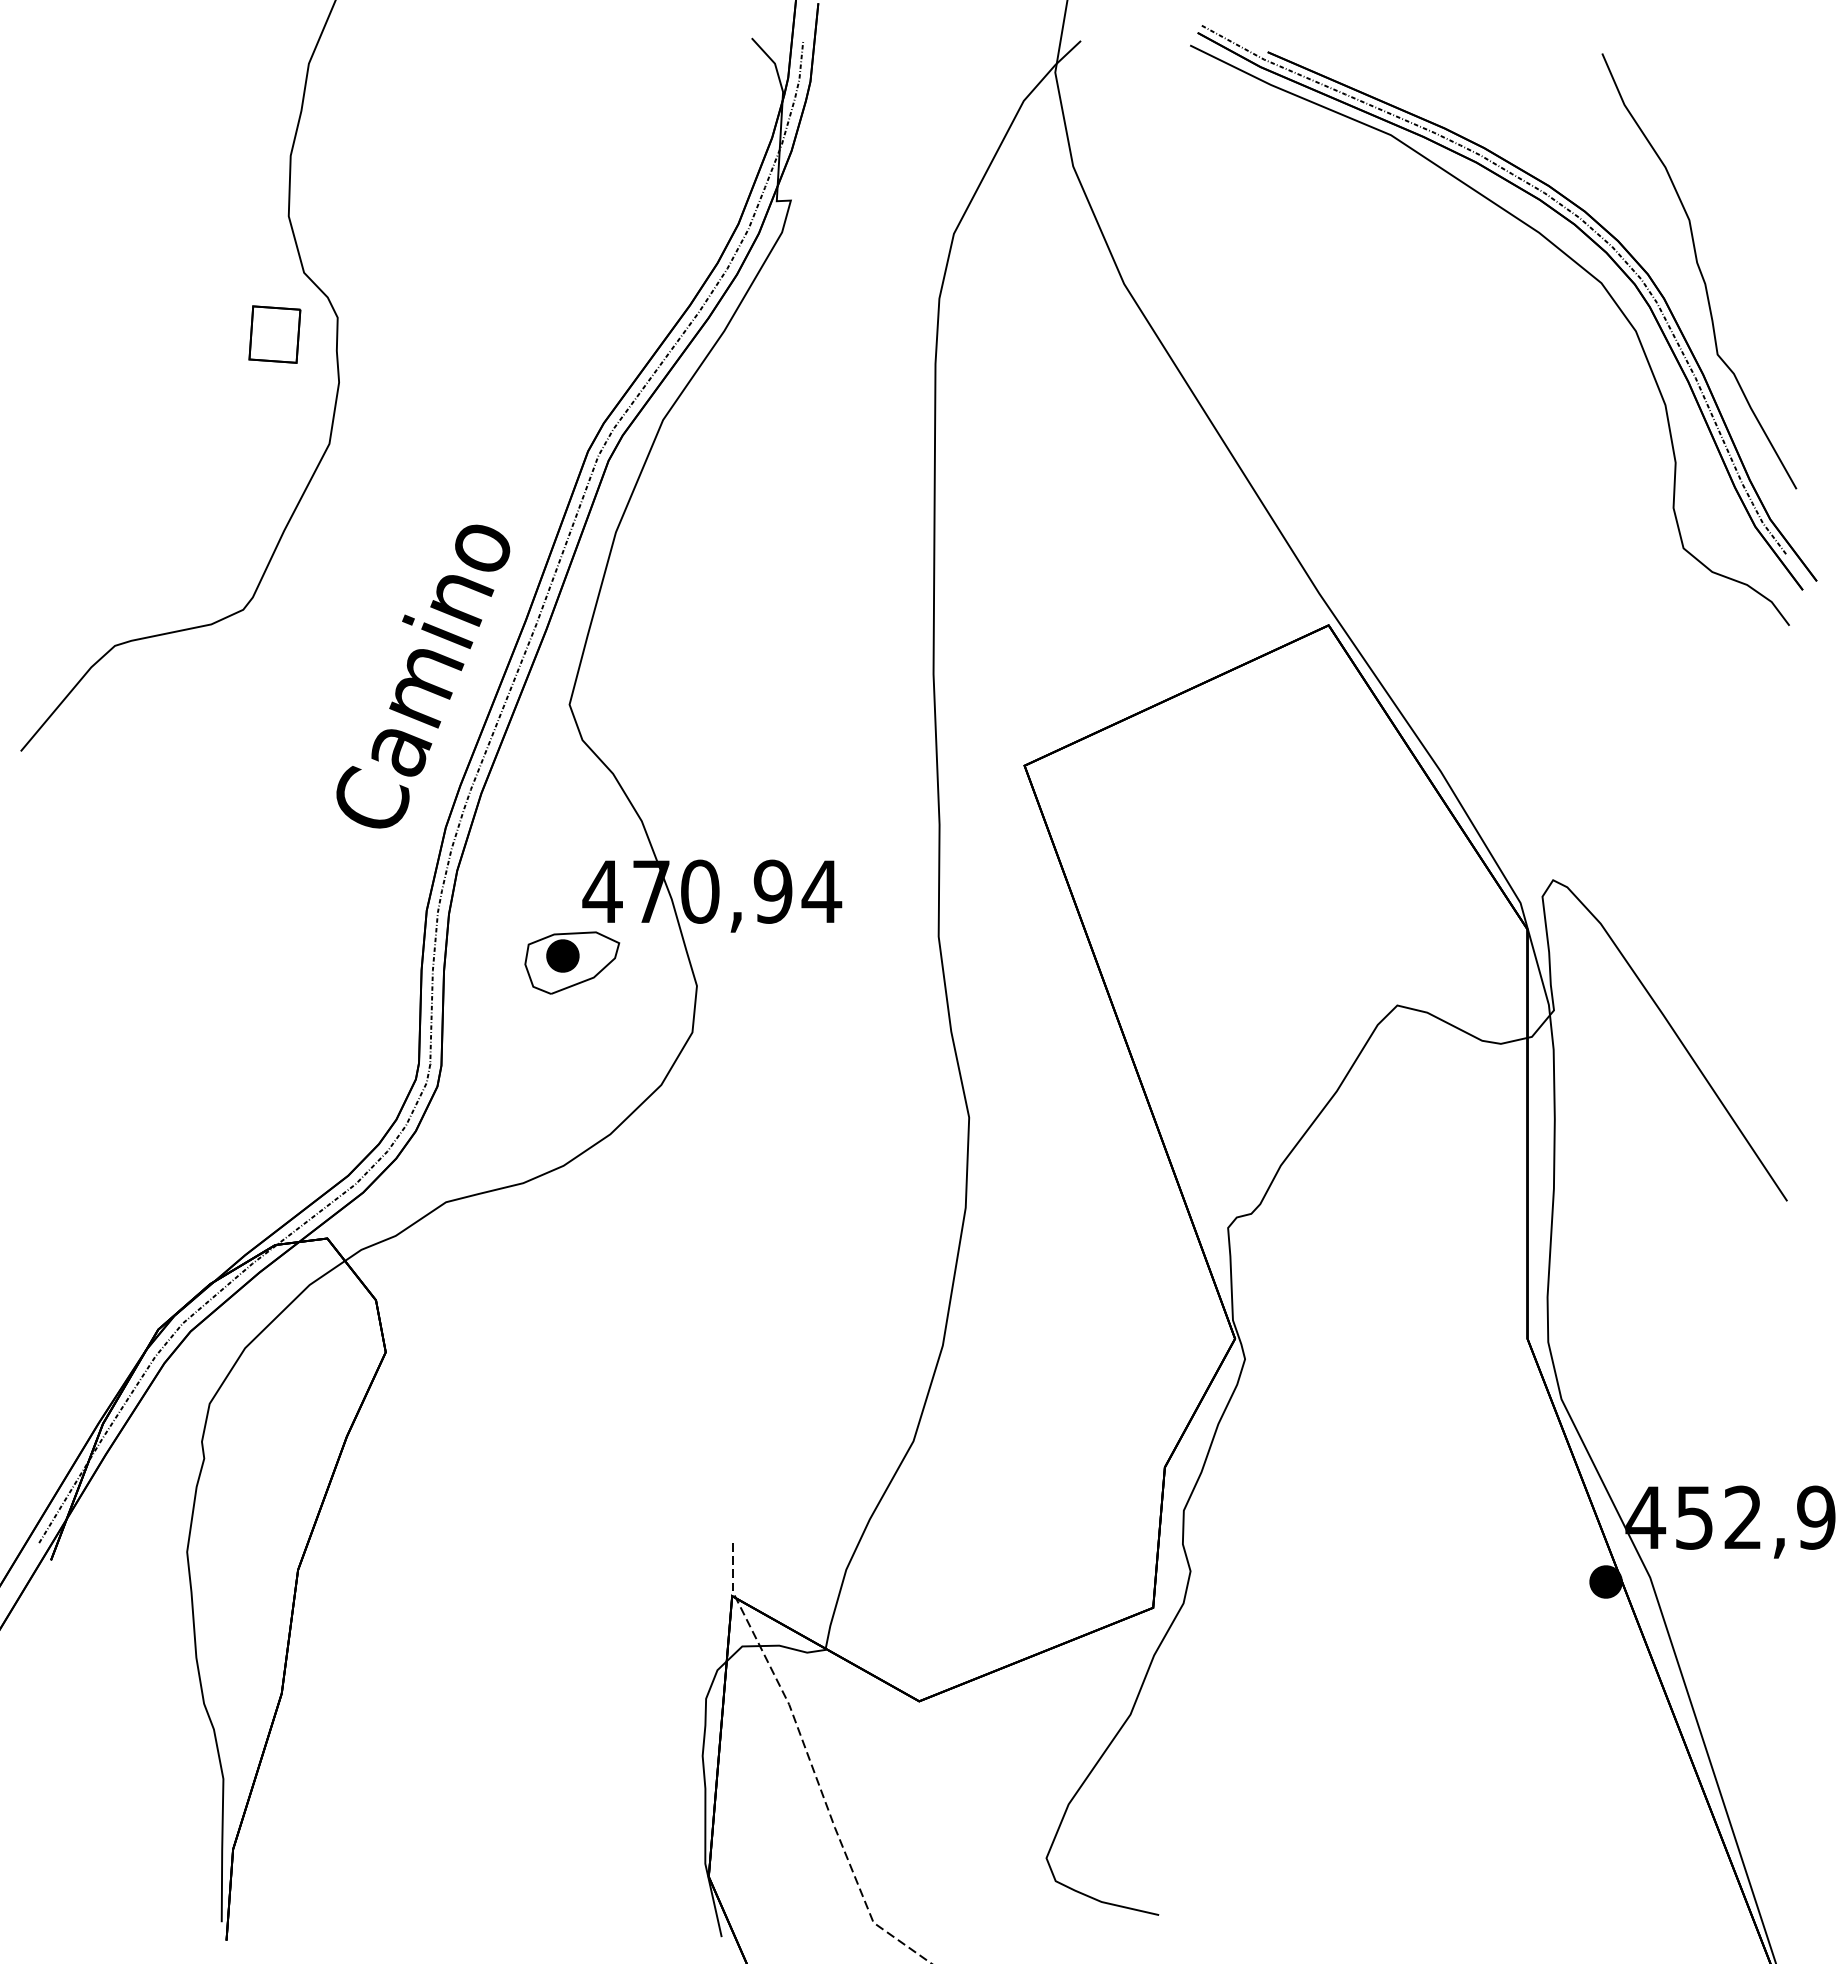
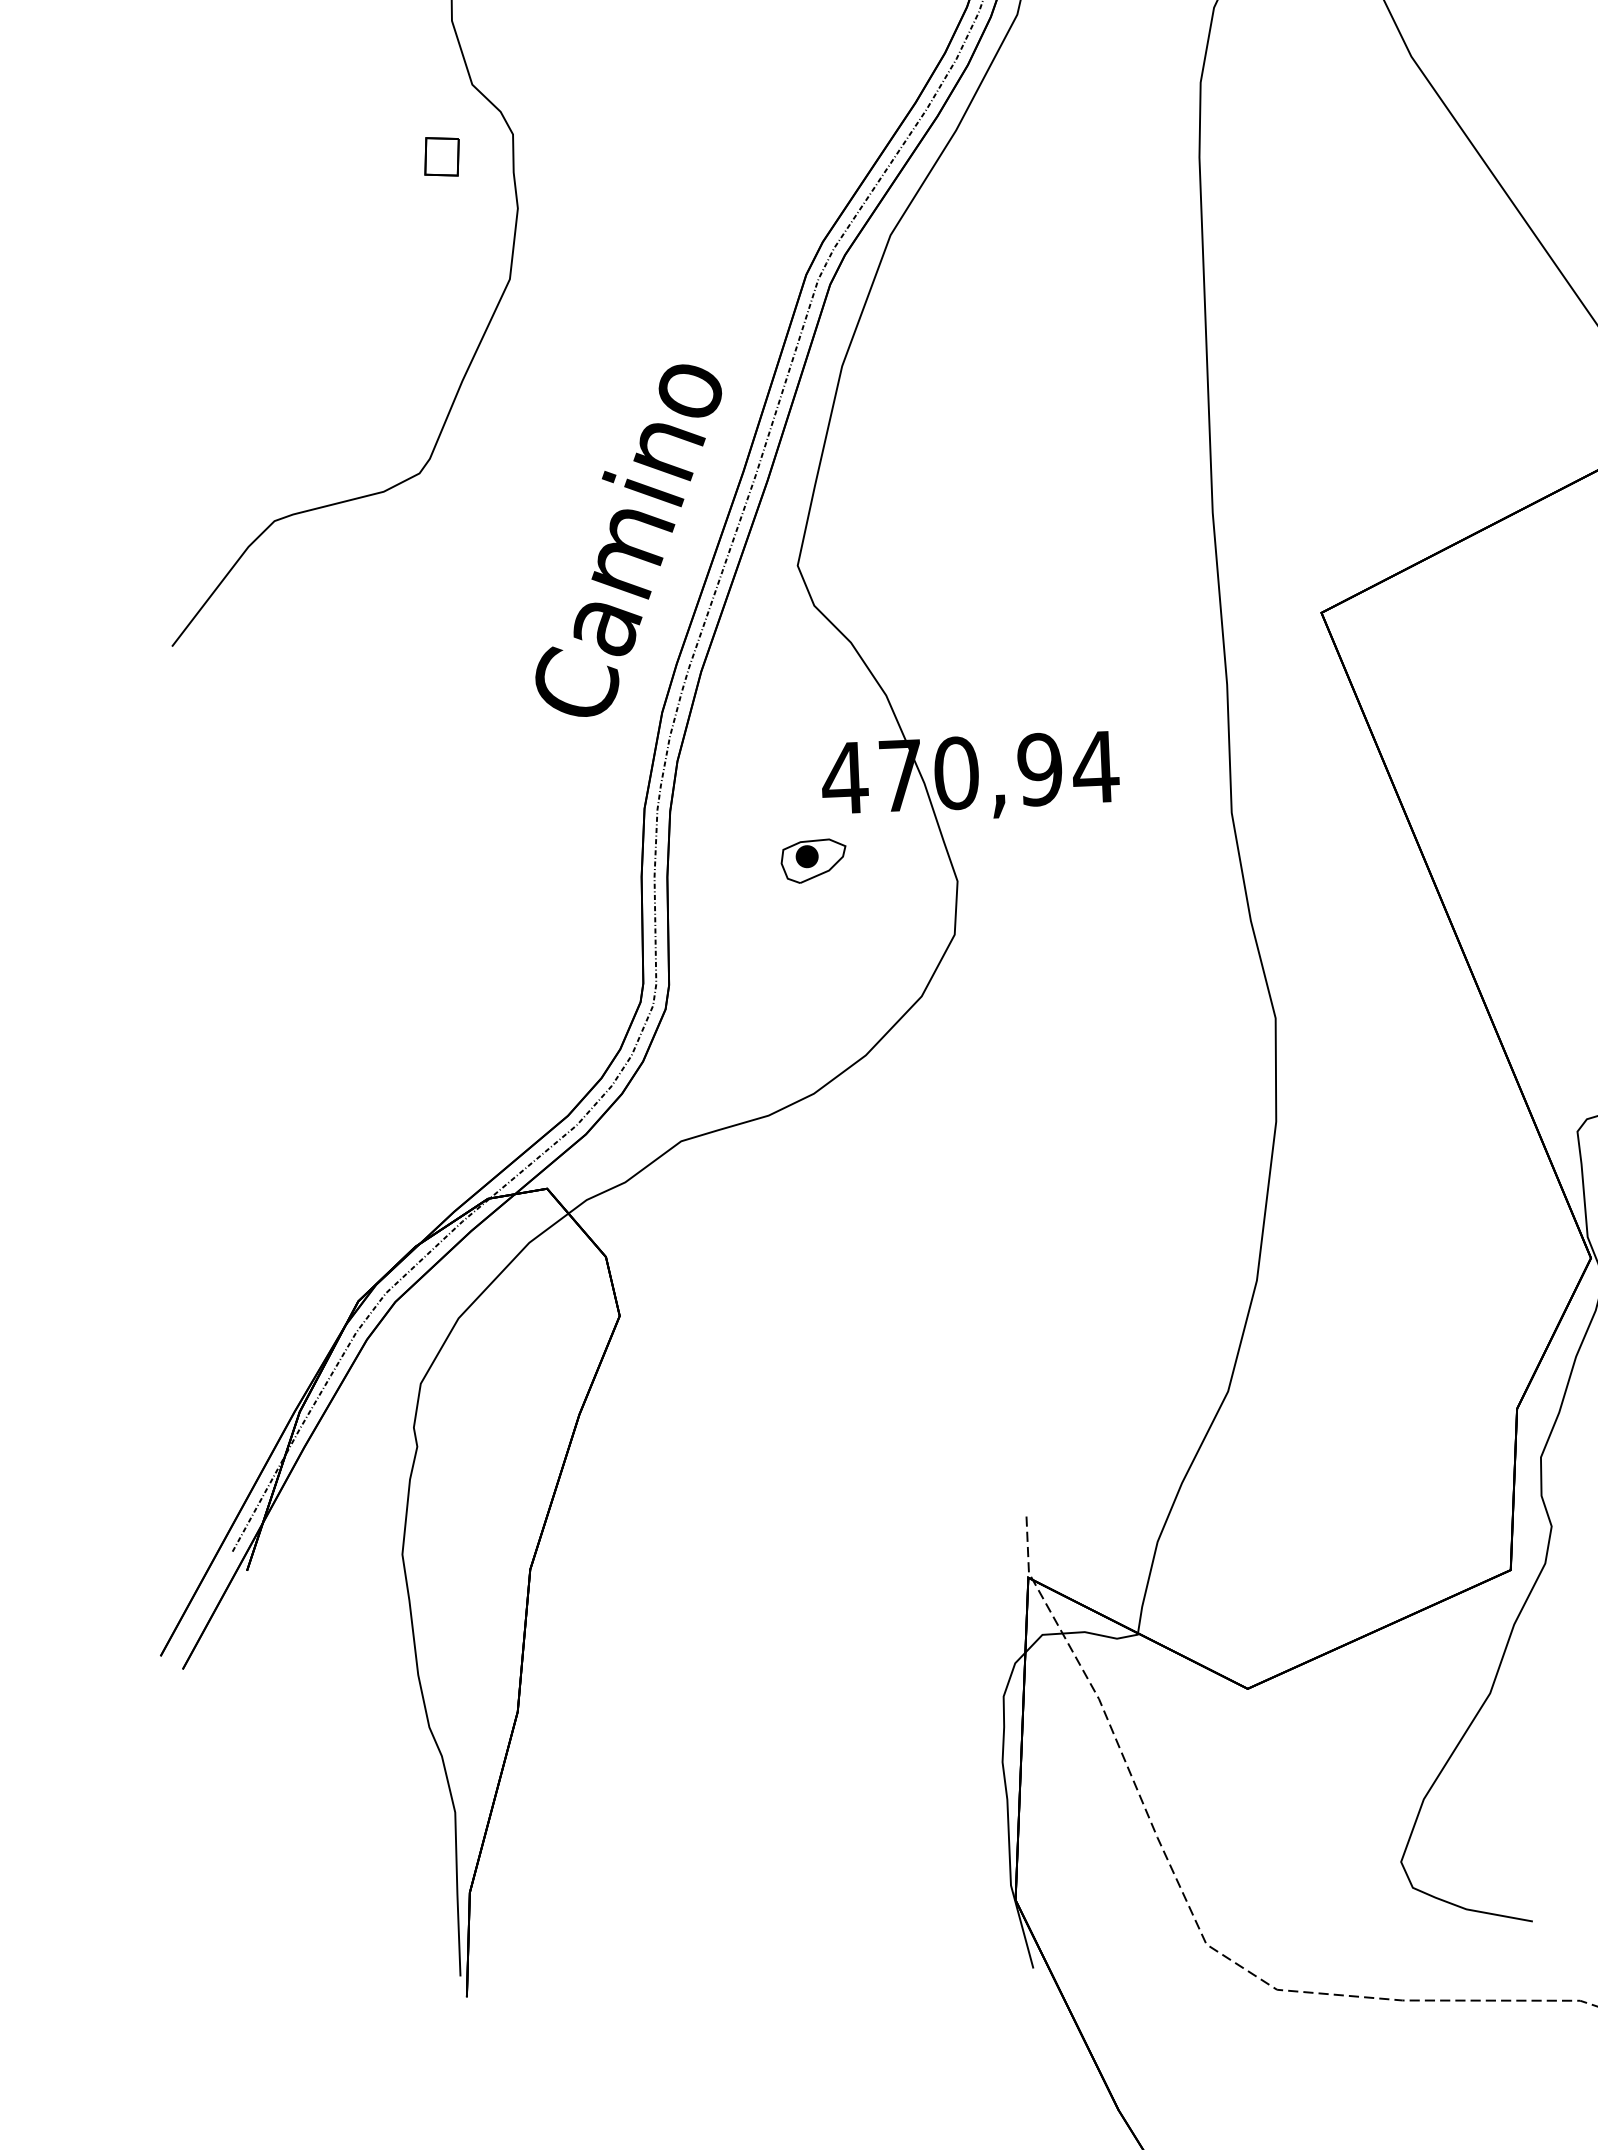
part: (274, 334) -> (441, 156), size x0.6
part: (572, 962) -> (813, 860), size x0.6

